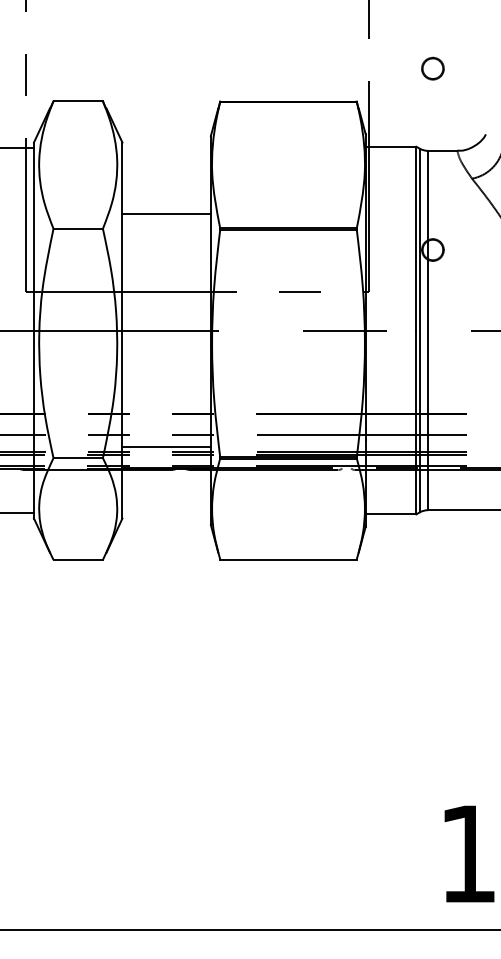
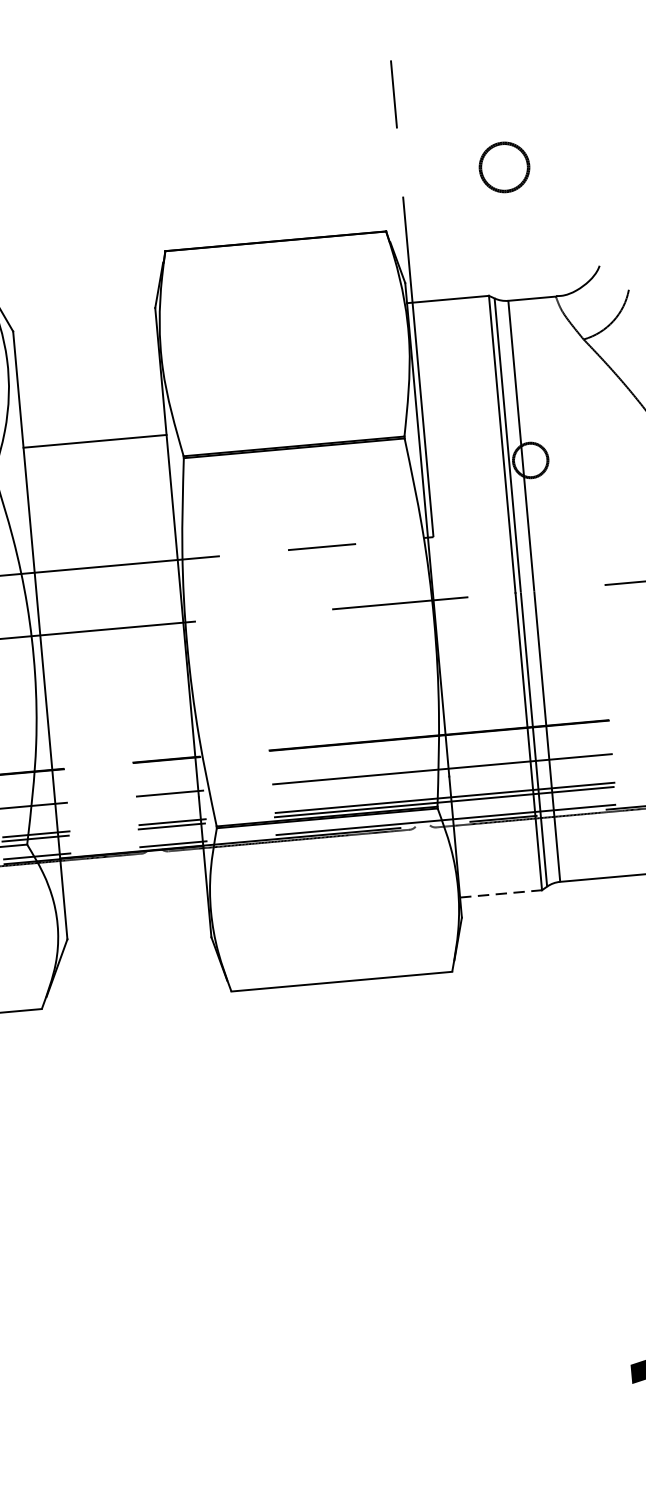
part: (432, 68) -> (503, 167), size x1.4
line: (166, 446) -> (128, 816), removed
line: (391, 514) -> (501, 894), solid -> dashed

